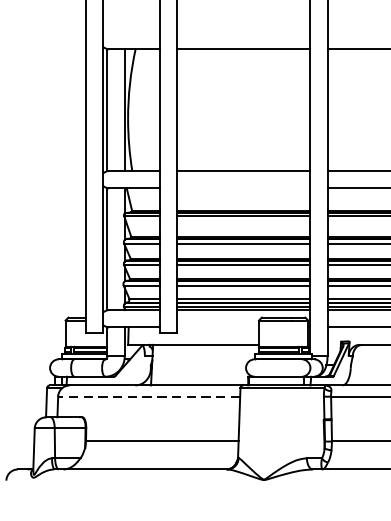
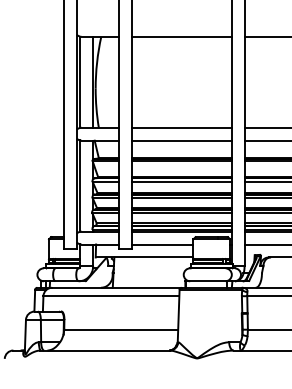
line: (243, 188) -> (181, 140), added
line: (217, 327) -> (162, 244), added
line: (149, 397) -> (111, 296), dashed -> solid

